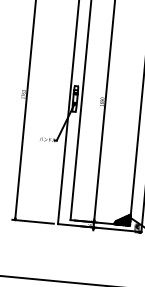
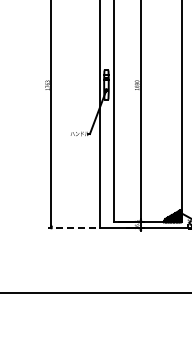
line: (32, 222) -> (71, 228), solid -> dashed

